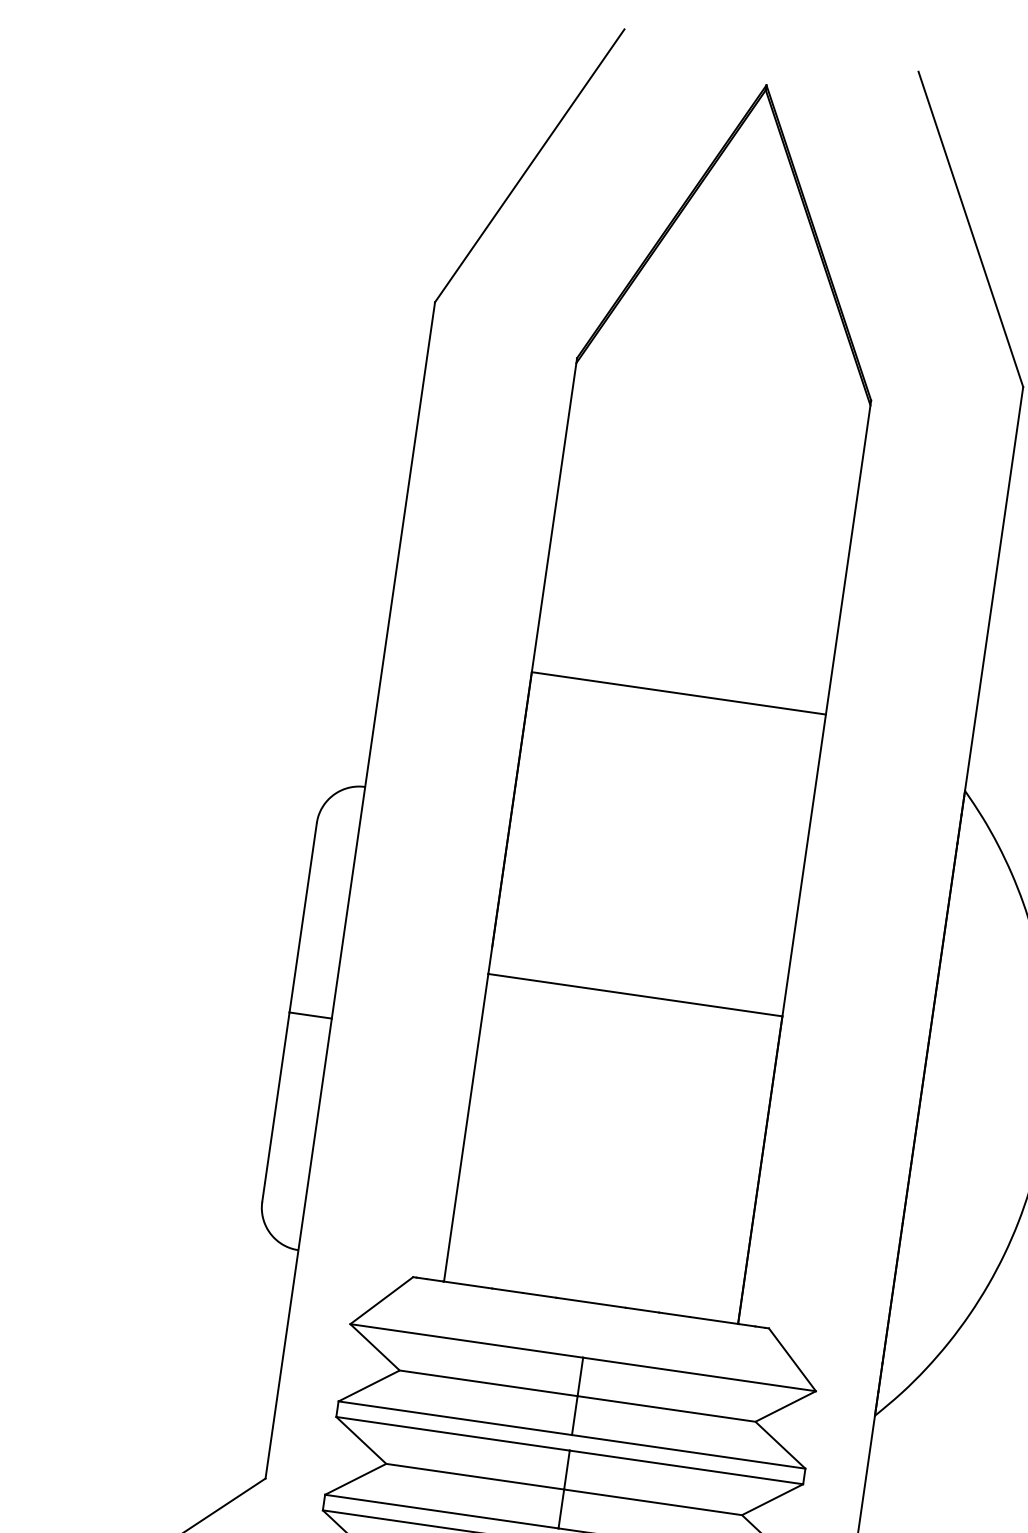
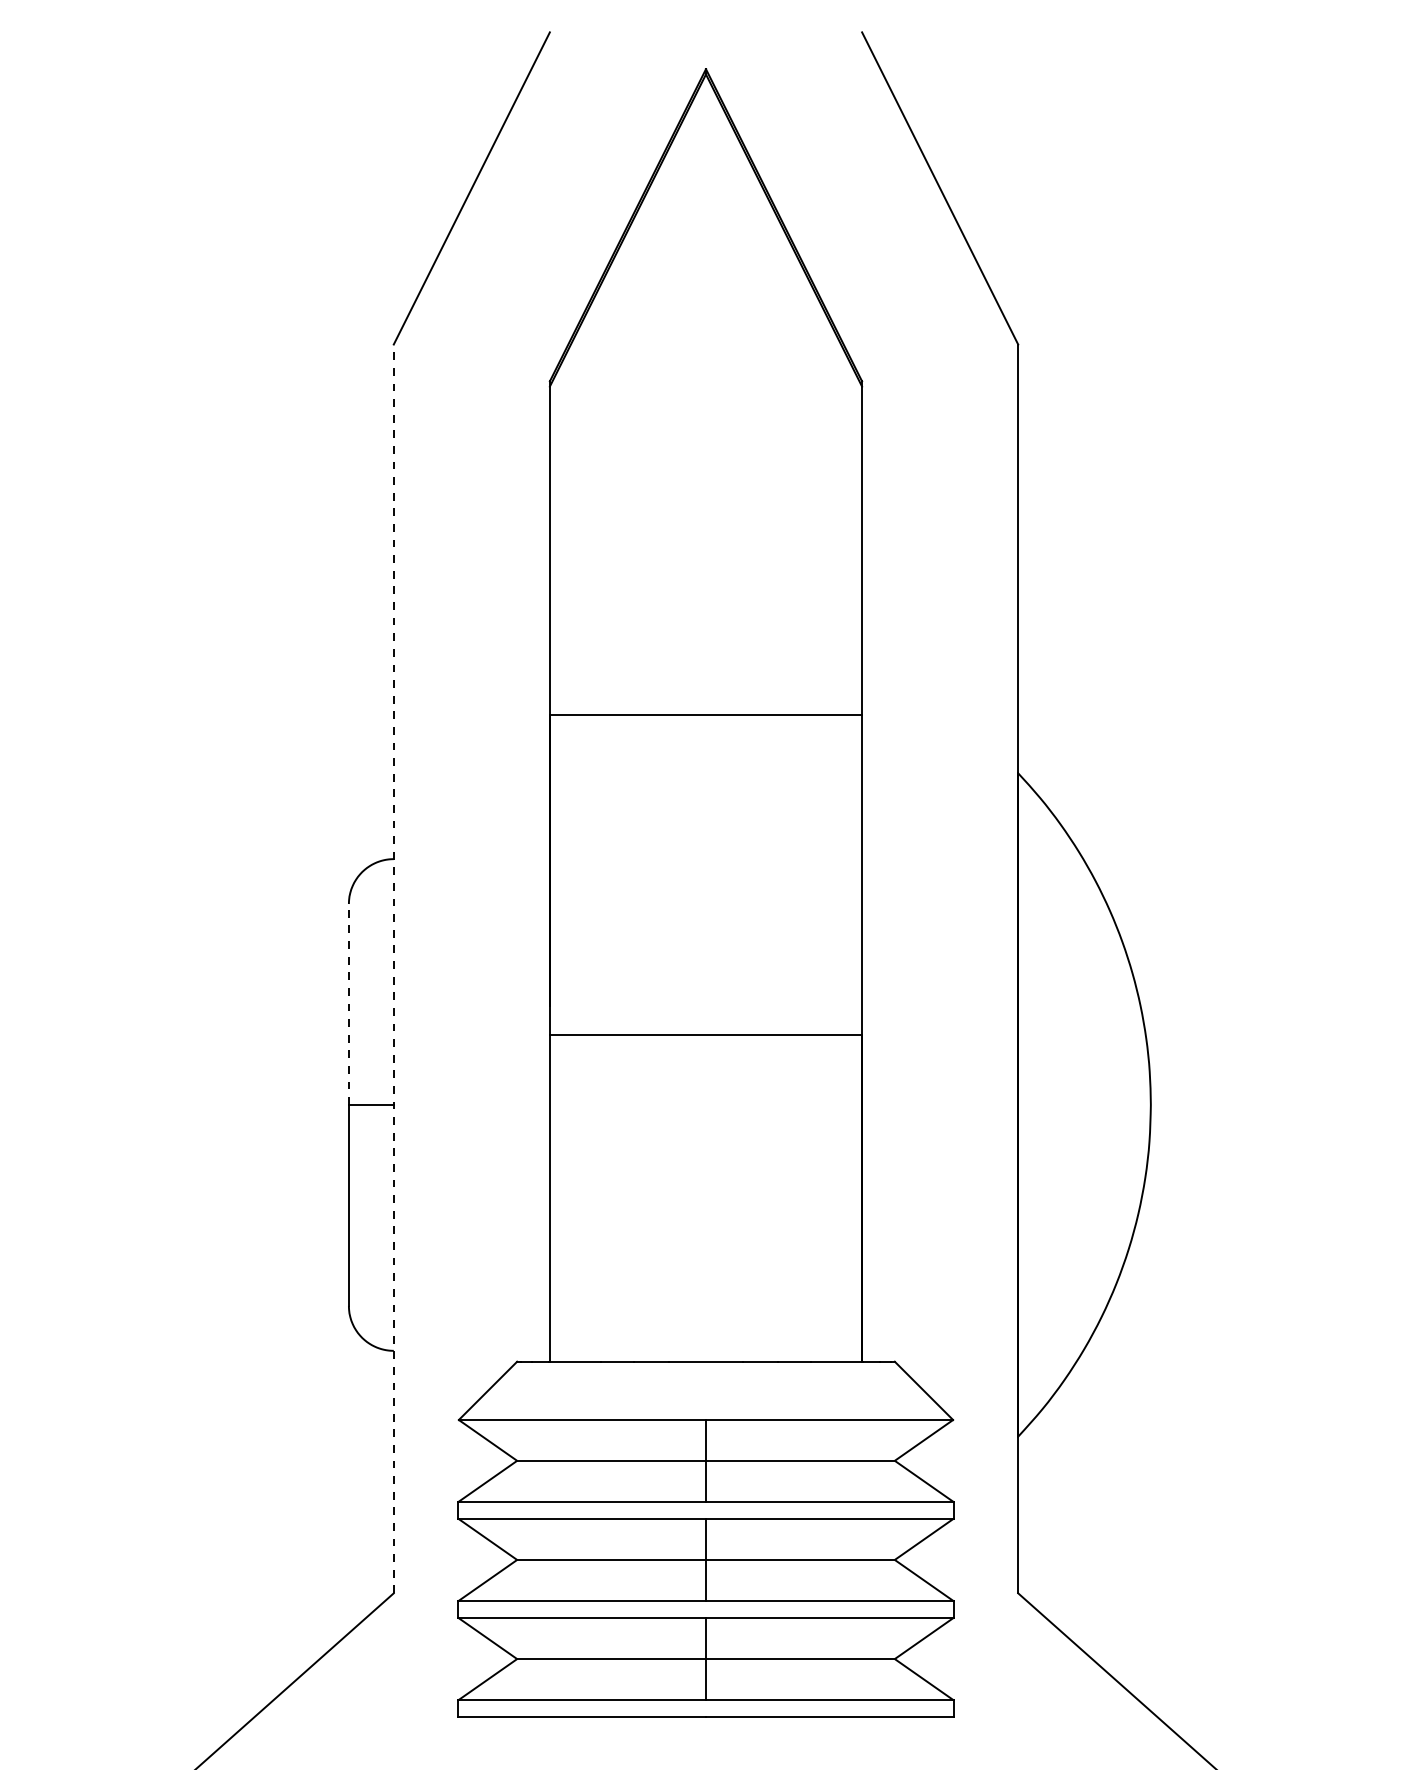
line: (350, 889) -> (393, 968), solid -> dashed
line: (302, 917) -> (348, 1004), solid -> dashed

